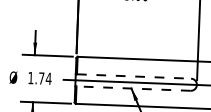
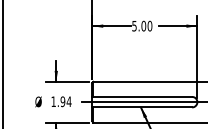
line: (134, 76) -> (143, 96), dashed -> solid
text: (41, 78) -> (62, 101), 1.74 -> 1.94
line: (133, 88) -> (142, 107), dashed -> solid

